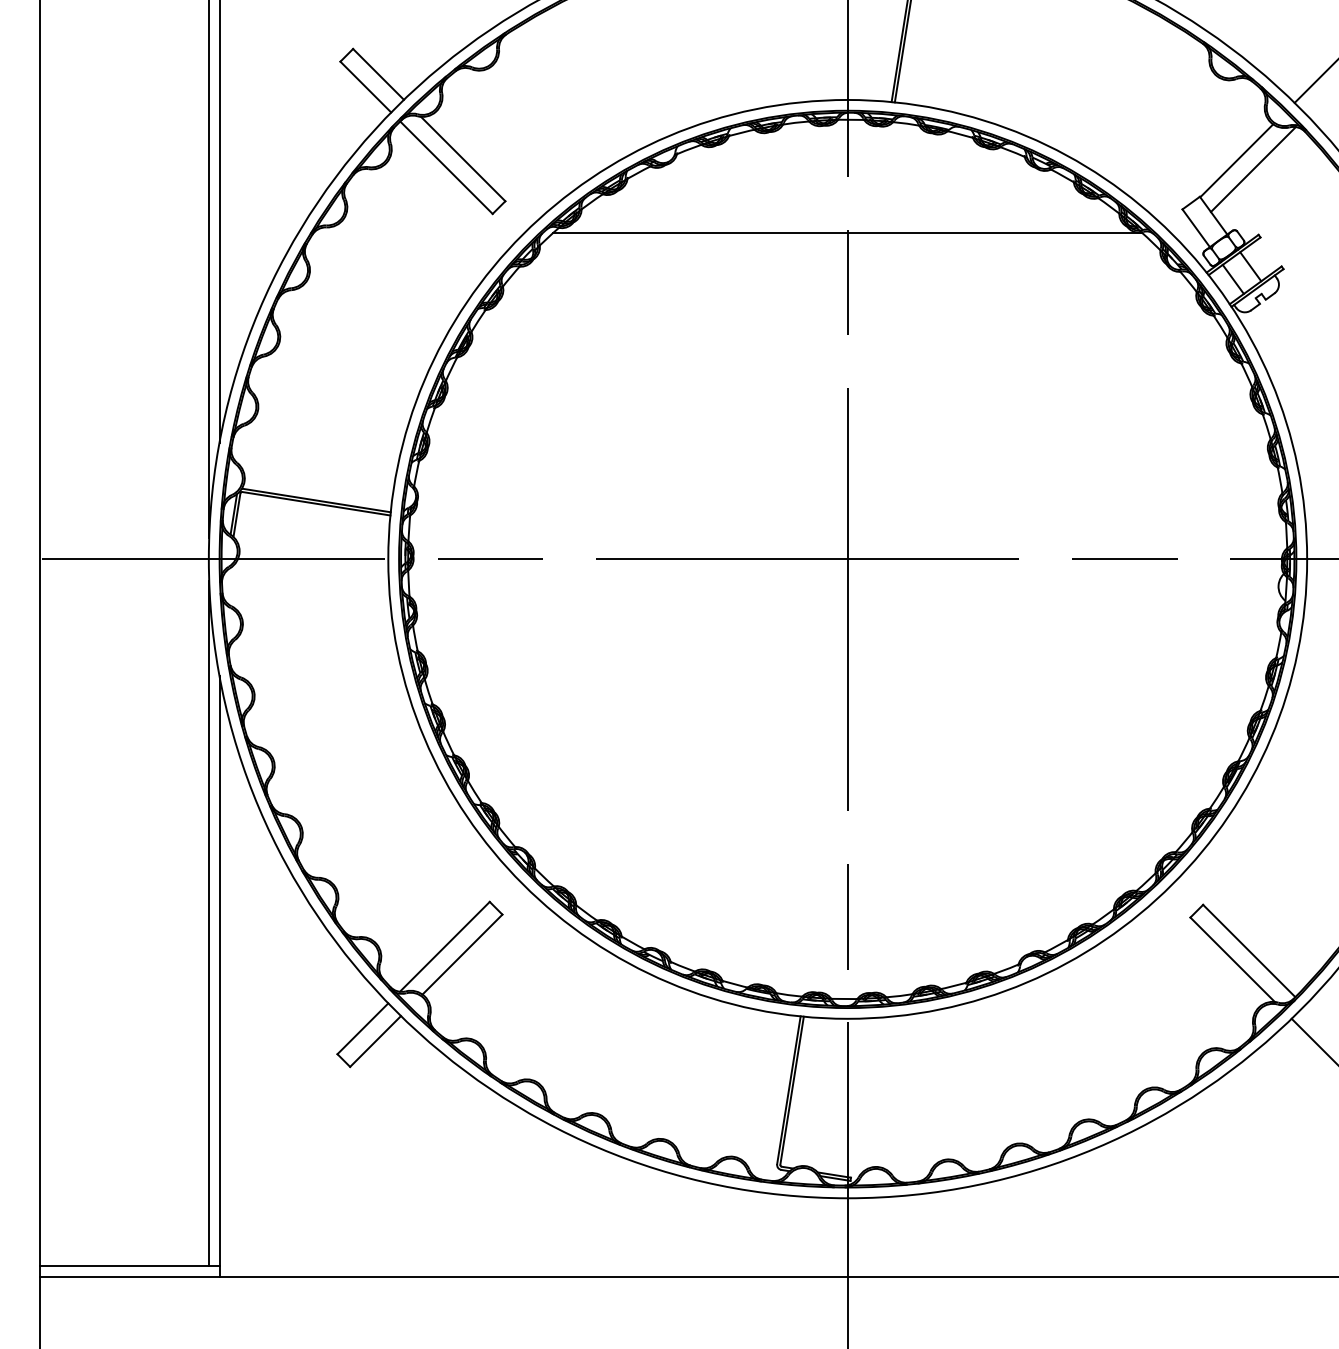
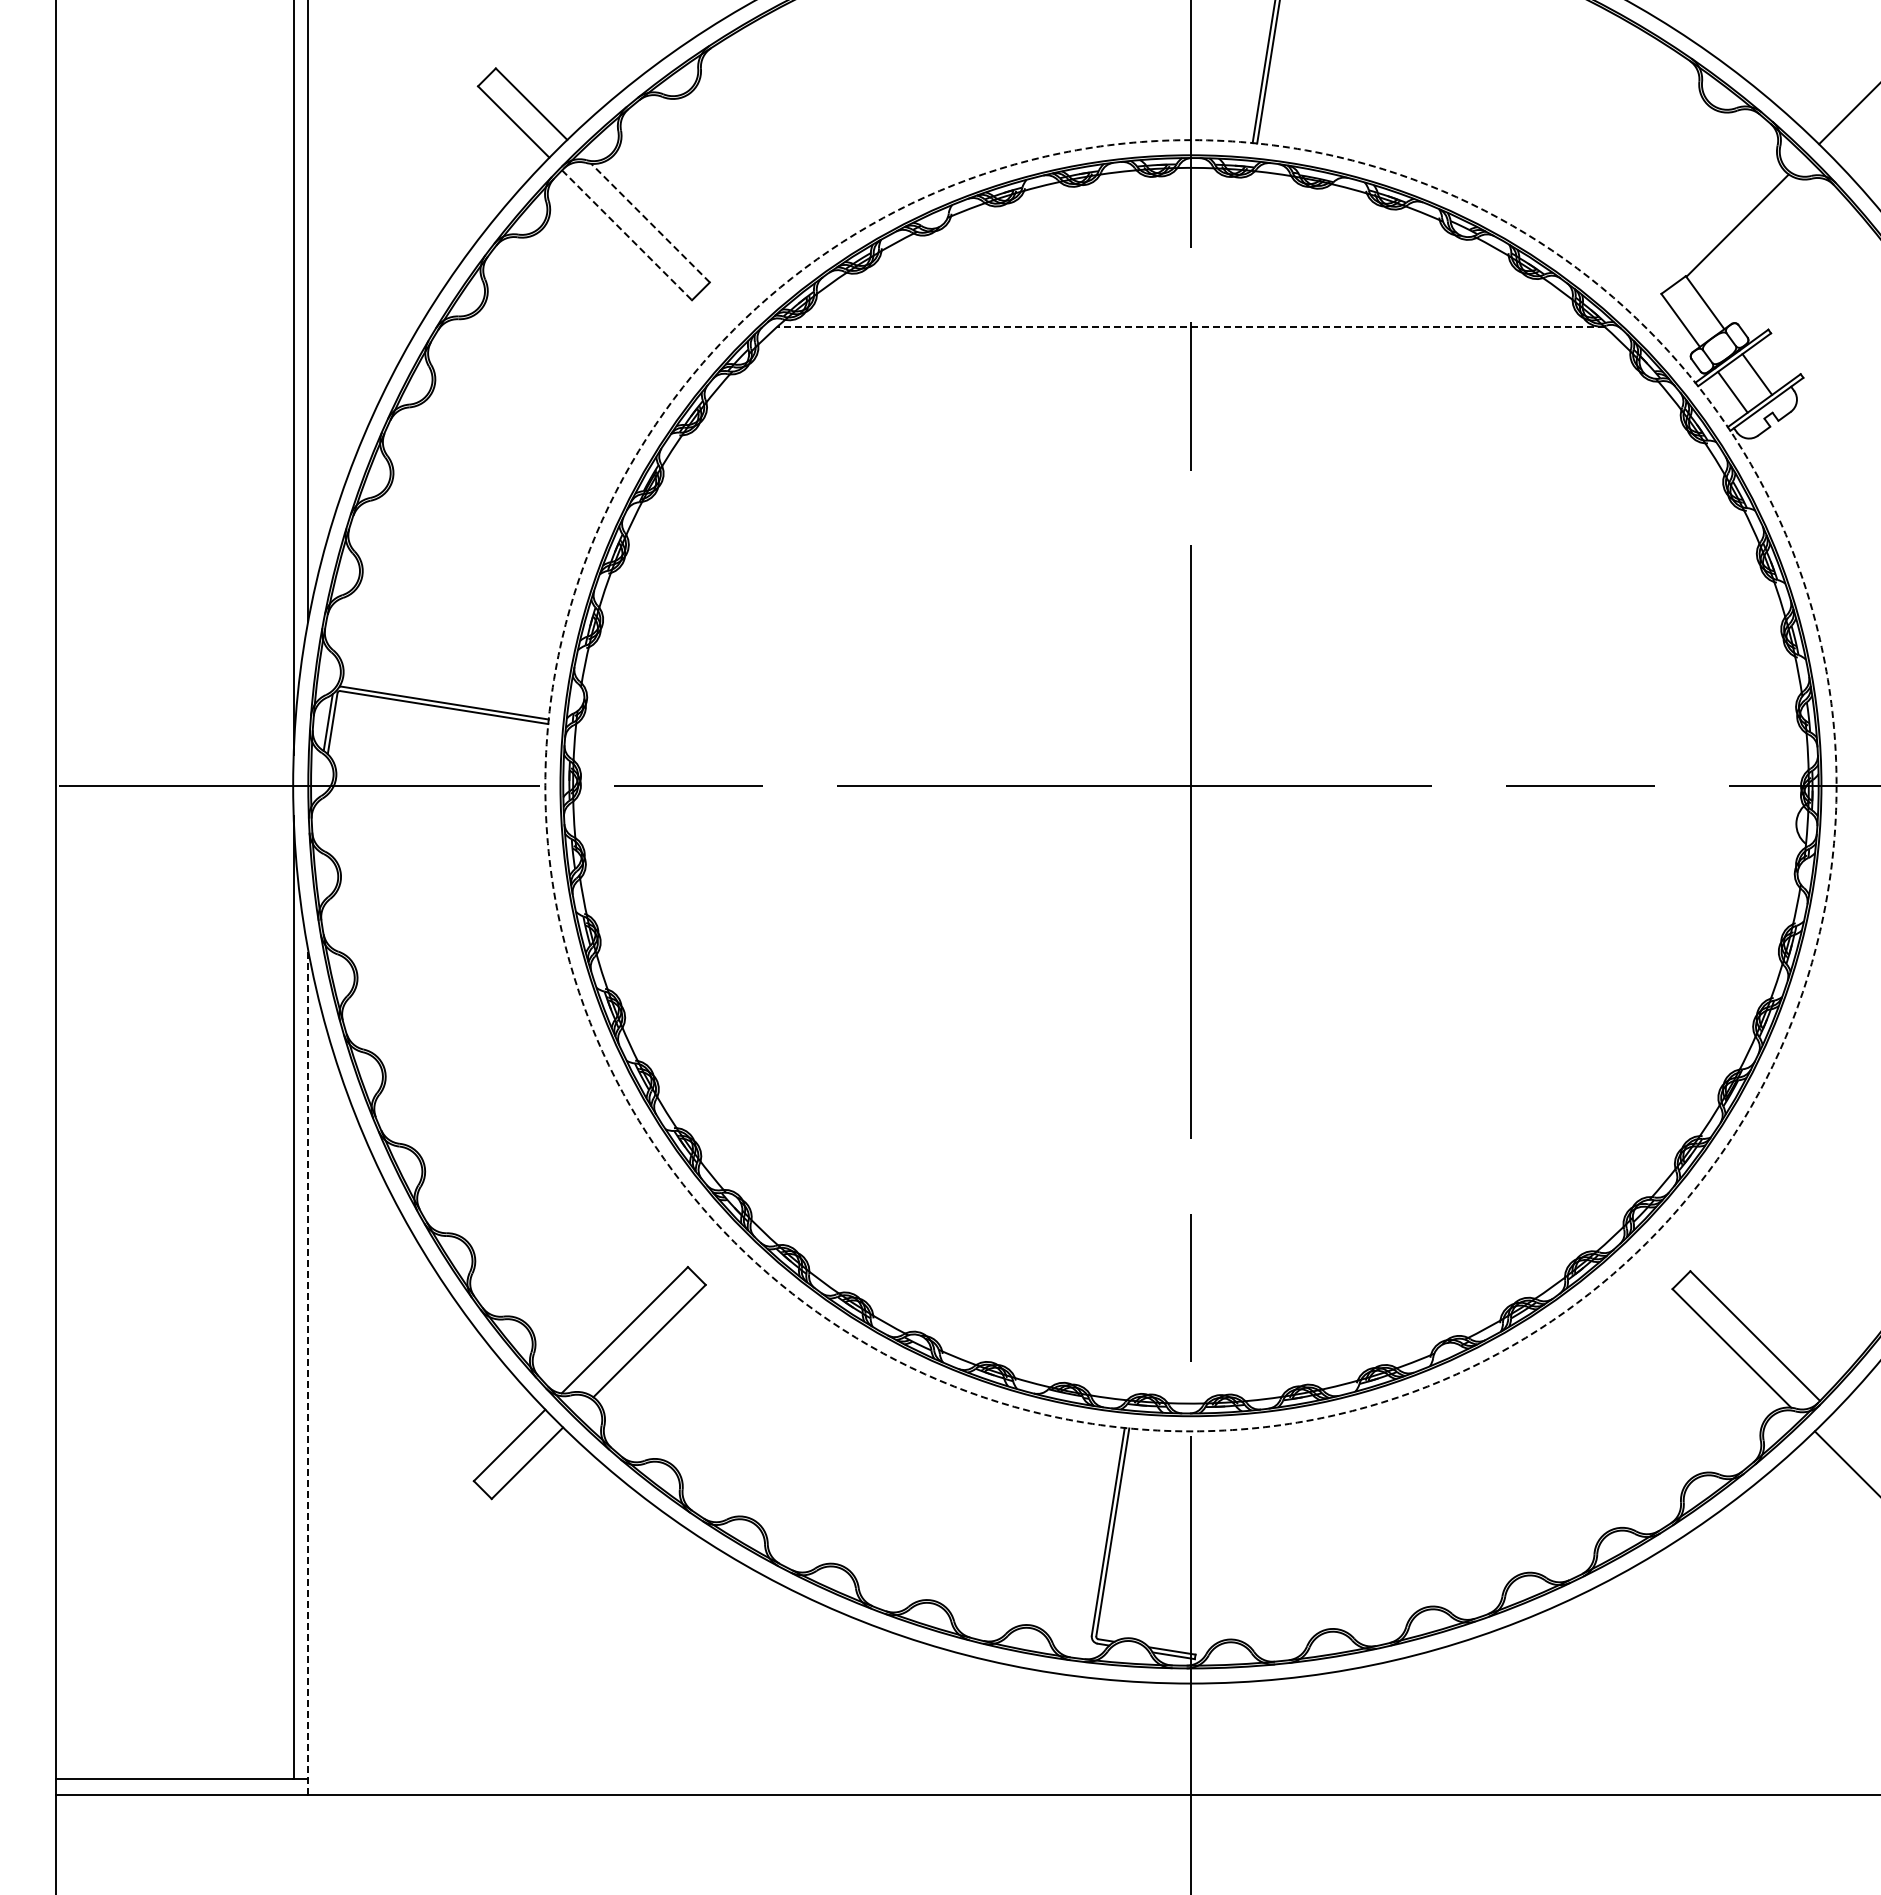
line: (463, 159) -> (650, 223), solid -> dashed
line: (446, 167) -> (627, 235), solid -> dashed
line: (1253, 169) -> (1760, 237), removed
line: (847, 232) -> (1190, 326), solid -> dashed
circle: (847, 559) -> (1190, 785), solid -> dashed
line: (219, 976) -> (308, 1371), solid -> dashed

